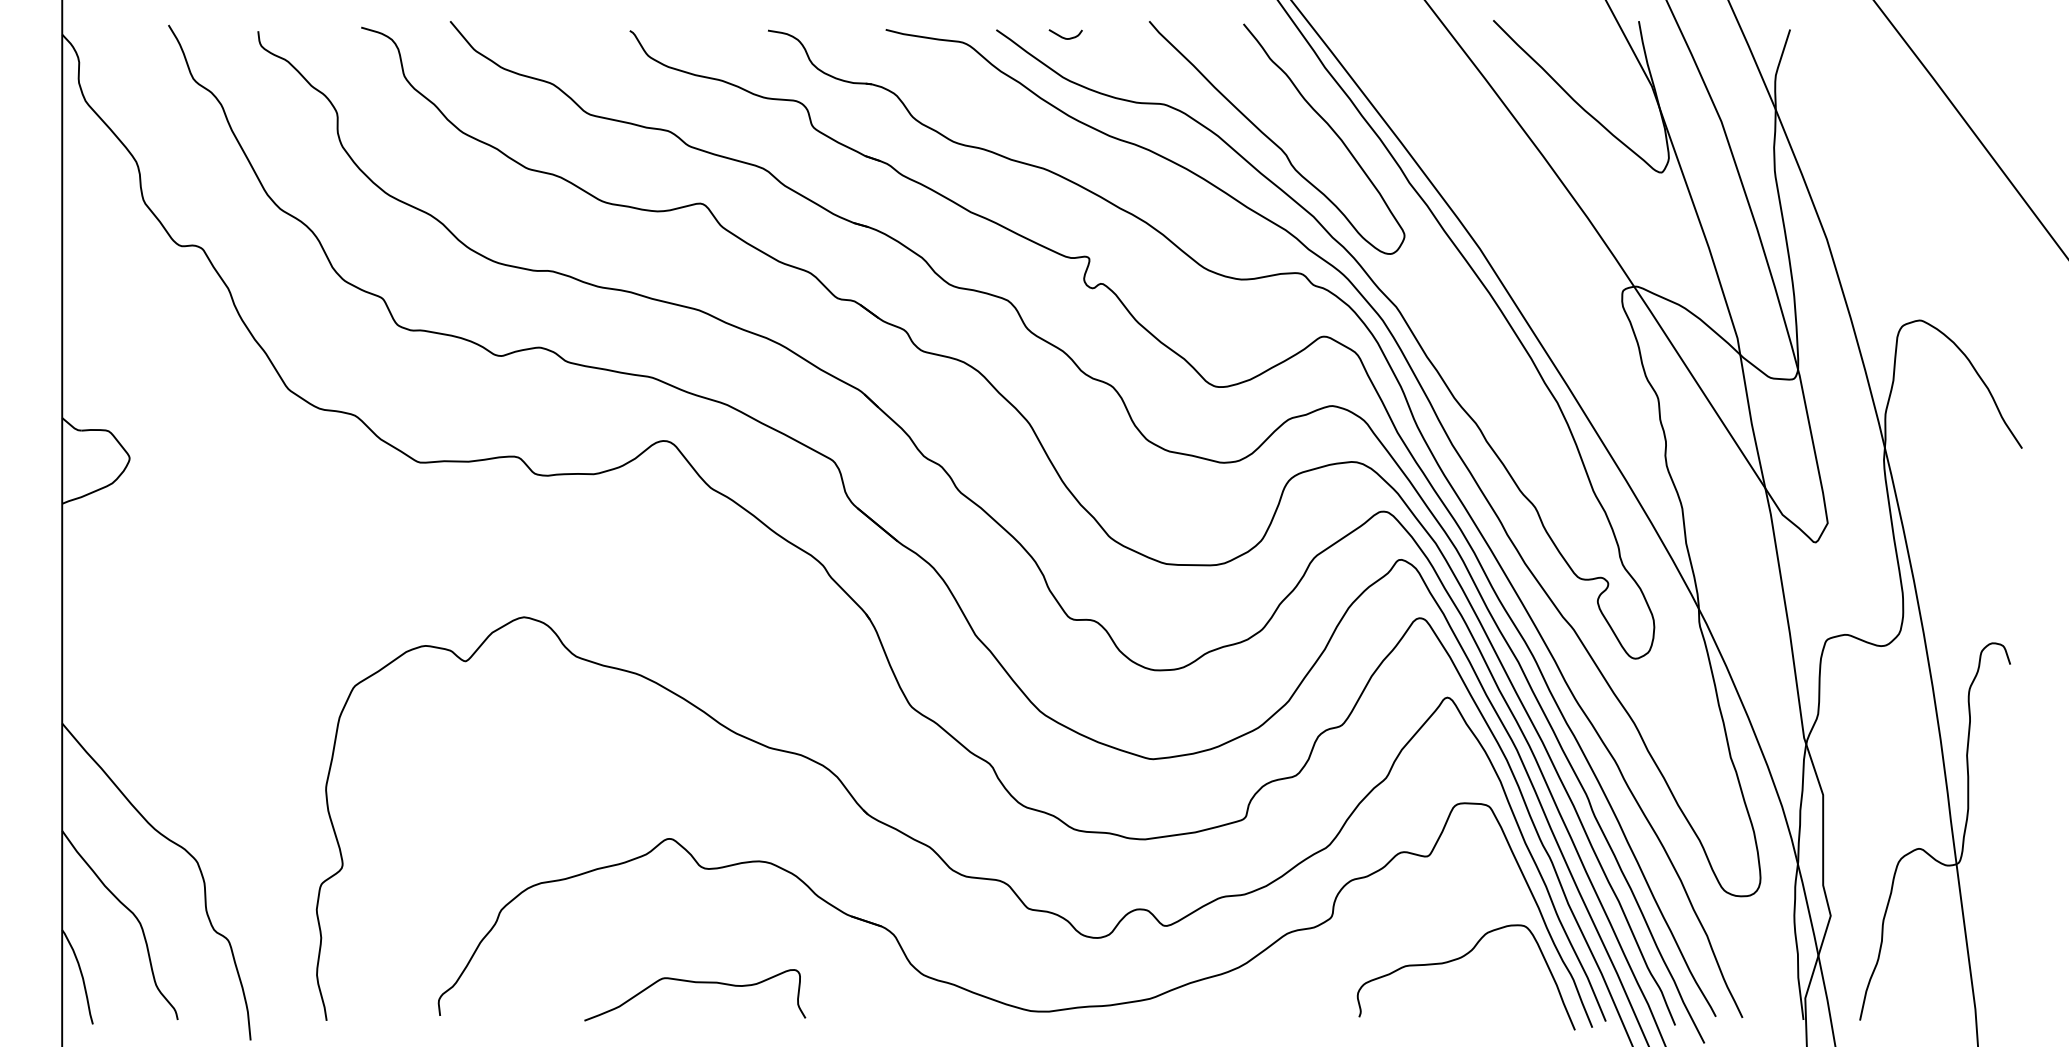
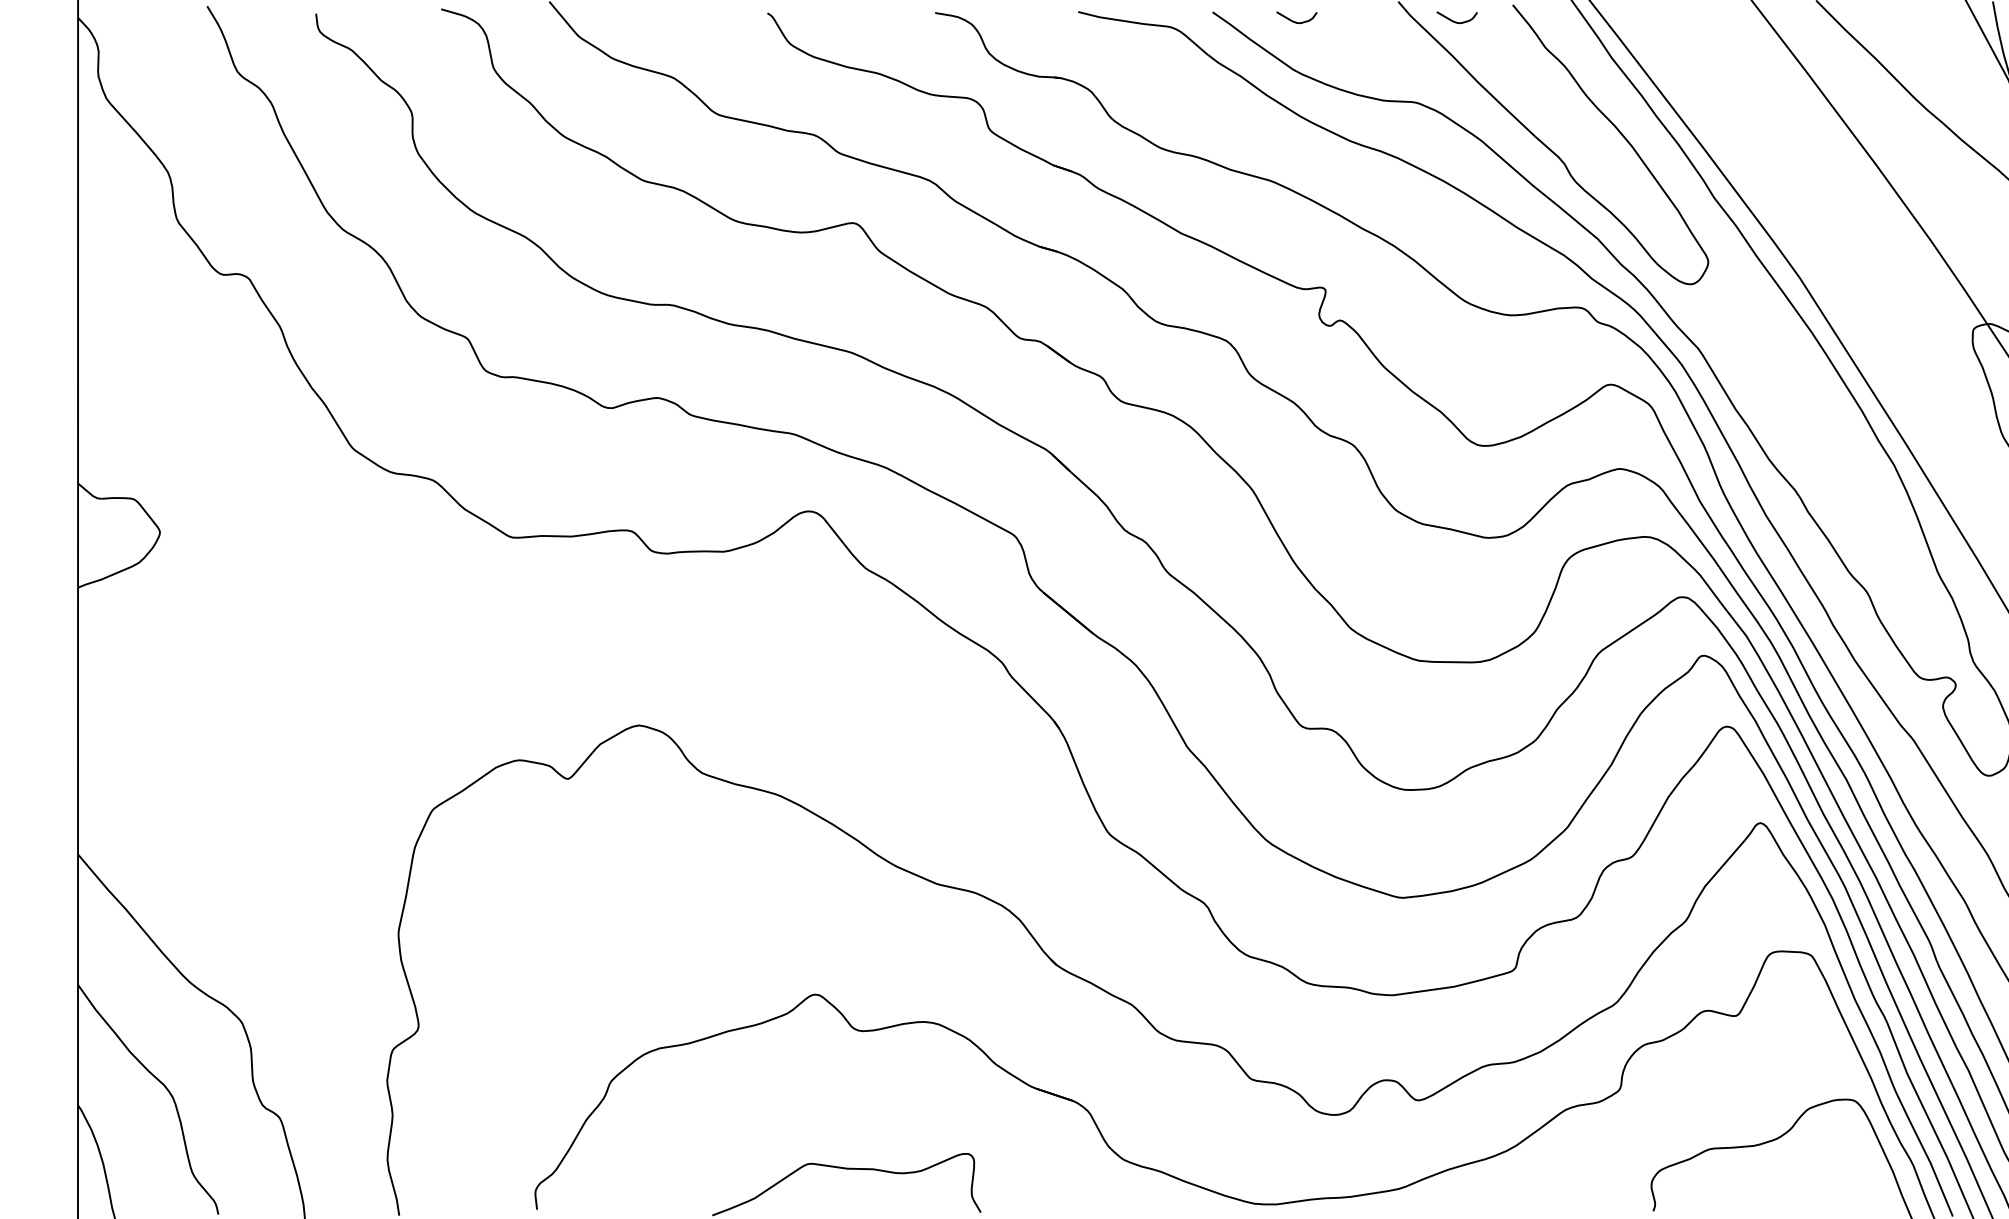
curve: (1197, 37) -> (1456, 21), added

